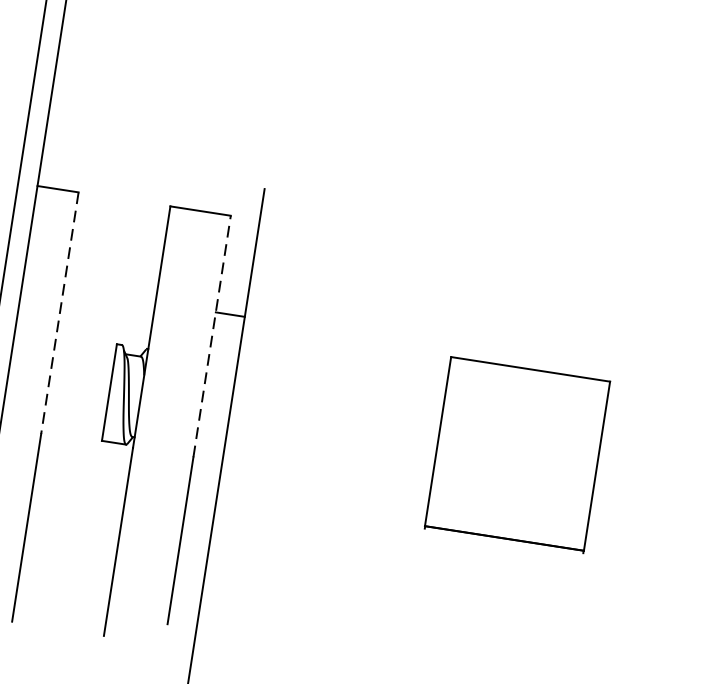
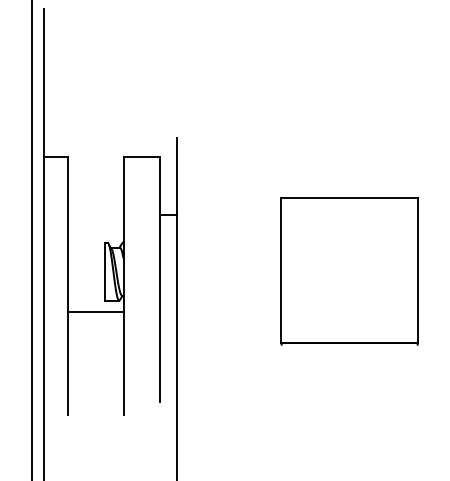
line: (60, 313) -> (68, 229), dashed -> solid
line: (211, 336) -> (159, 229), dashed -> solid
part: (517, 455) -> (349, 271), size x1.43
line: (83, 458) -> (95, 312), added

